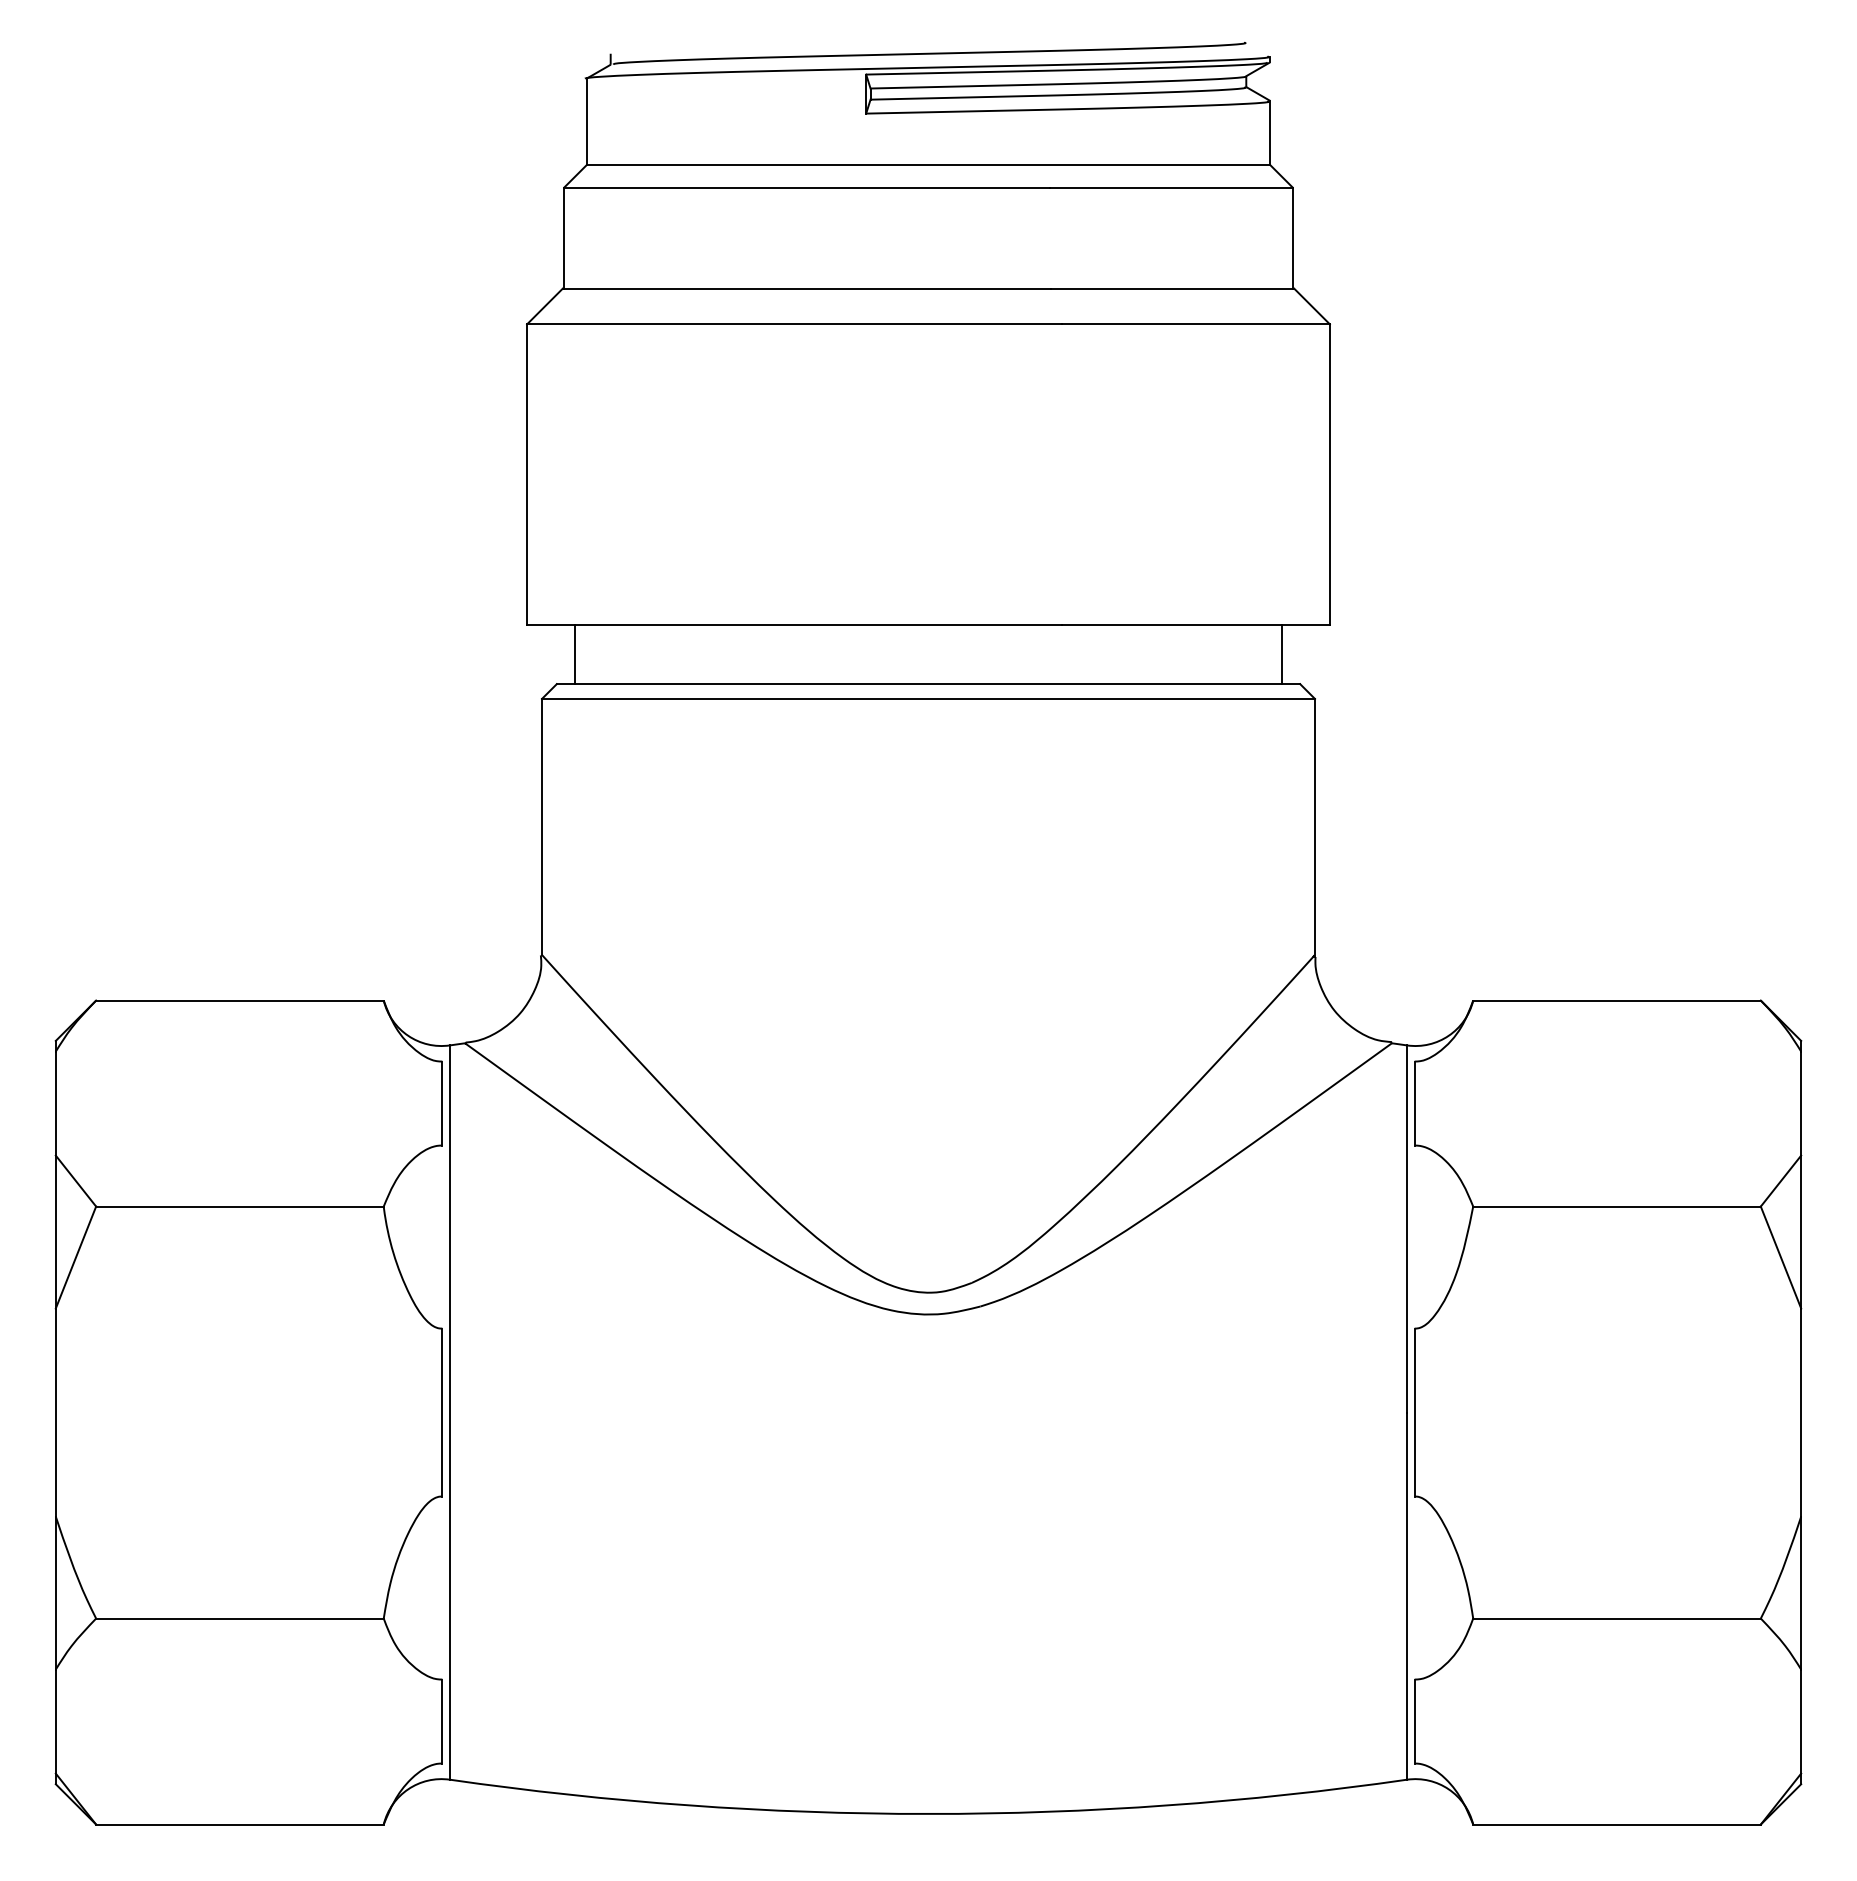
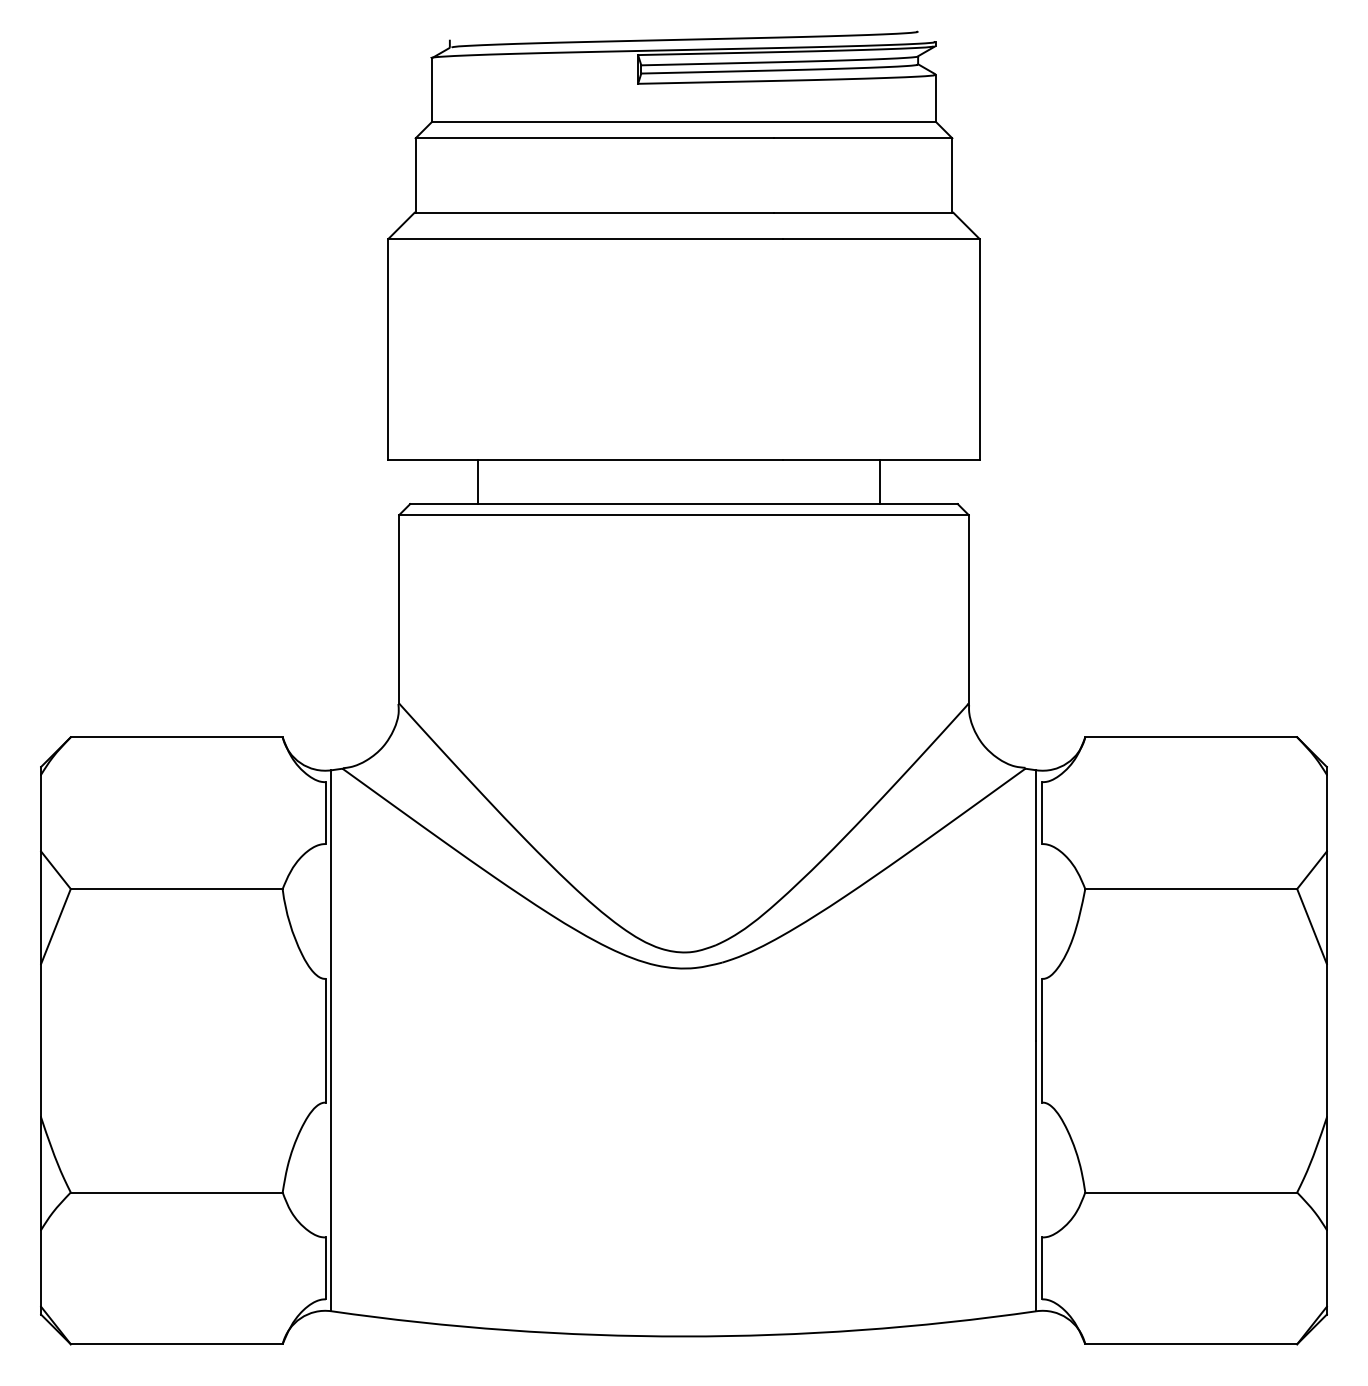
line: (574, 654) -> (477, 482), moved
line: (1282, 654) -> (879, 482), moved

